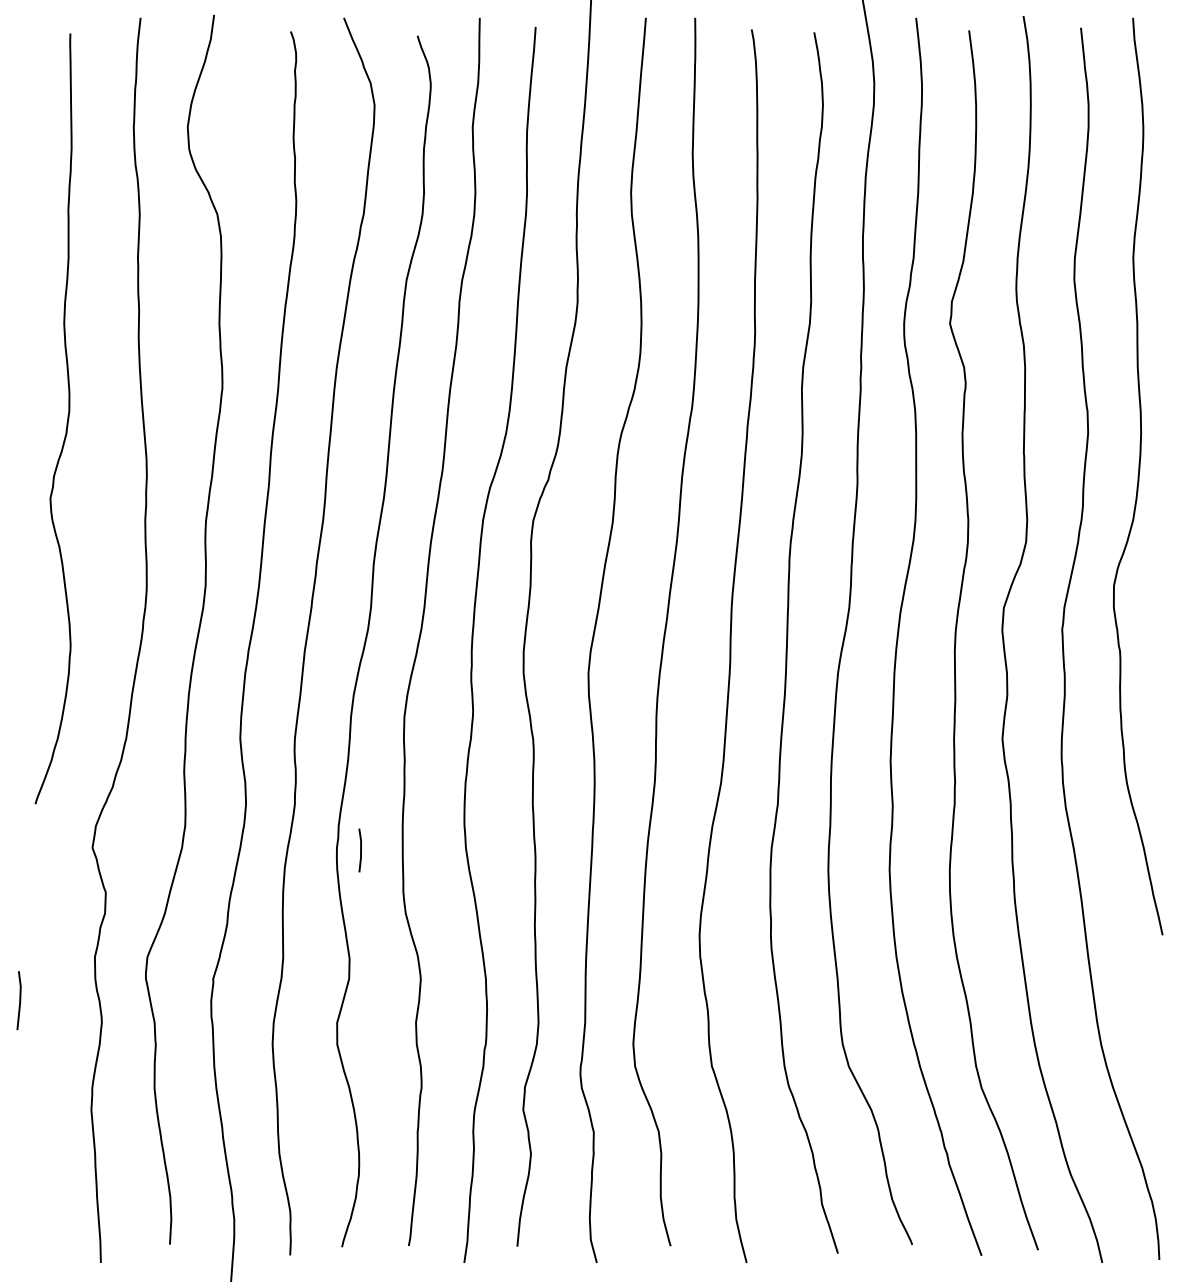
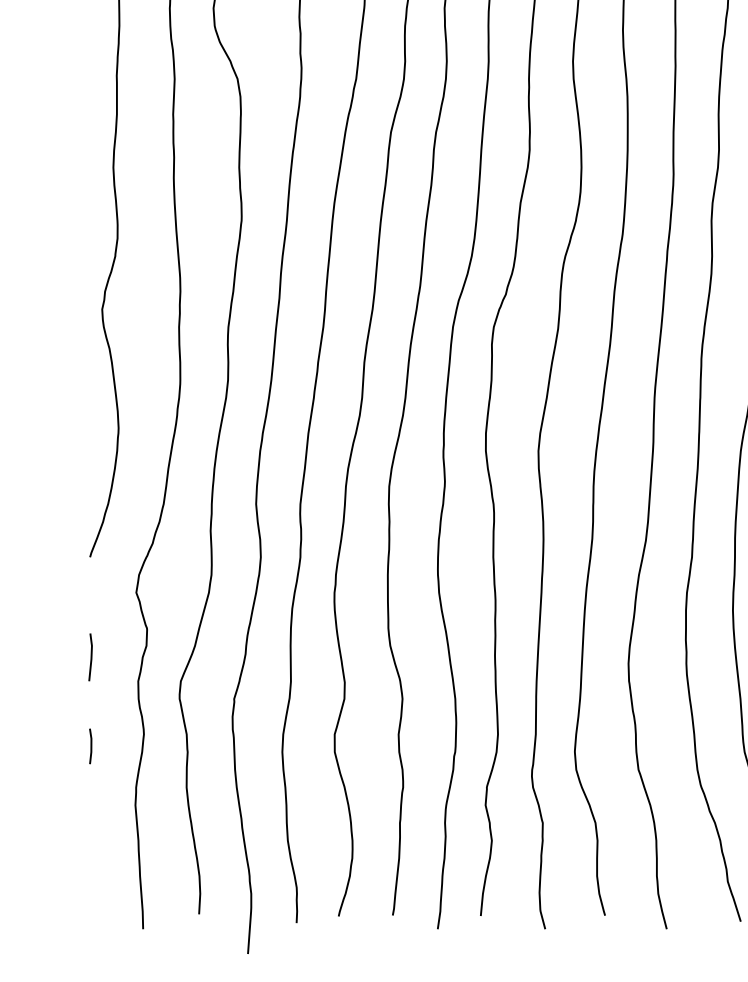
line: (360, 850) -> (90, 746), moved
line: (19, 1000) -> (90, 657), moved

